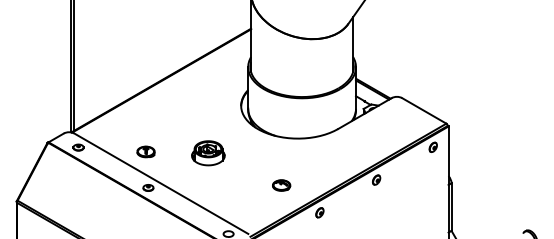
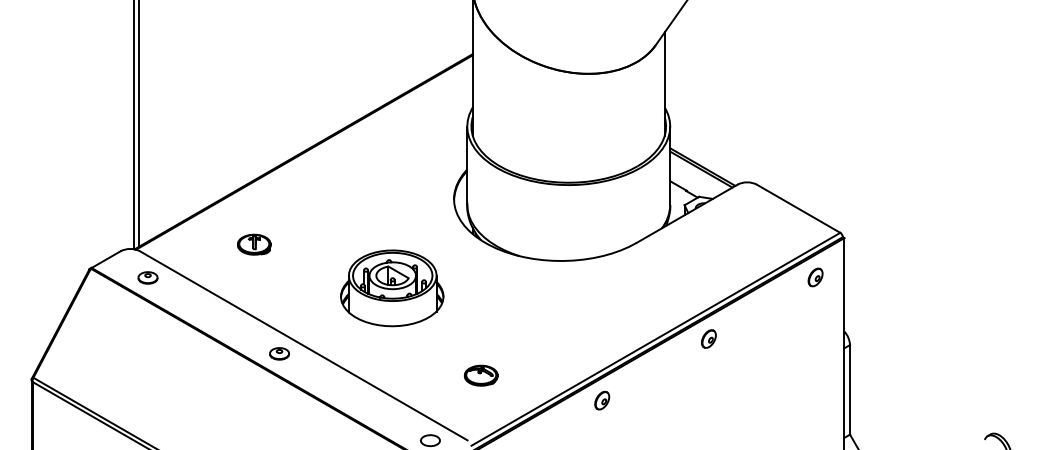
part: (145, 151) -> (253, 243), moved
part: (208, 153) -> (392, 288), size x1.67
part: (281, 185) -> (481, 375), moved

